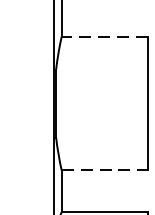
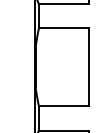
line: (103, 36) -> (63, 28), dashed -> solid
line: (105, 170) -> (64, 106), dashed -> solid

